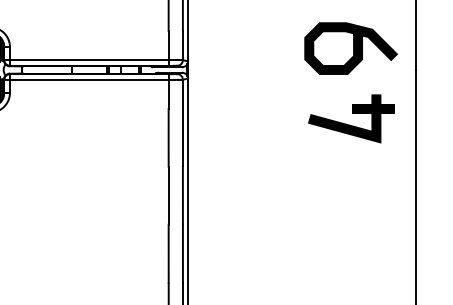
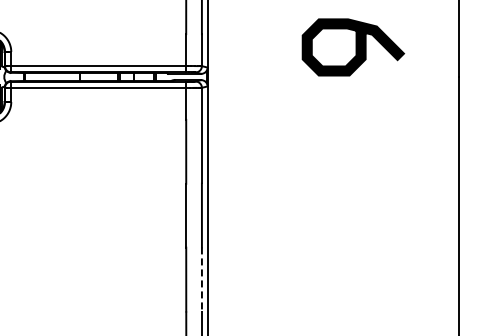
curve: (353, 48) -> (355, 47), moved
part: (352, 113) -> (388, 124), removed
line: (182, 253) -> (201, 279), solid -> dashed

